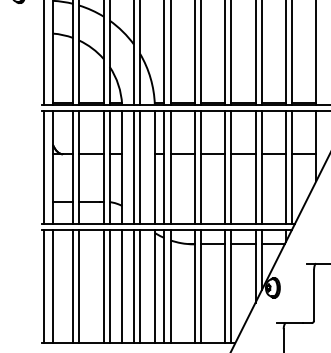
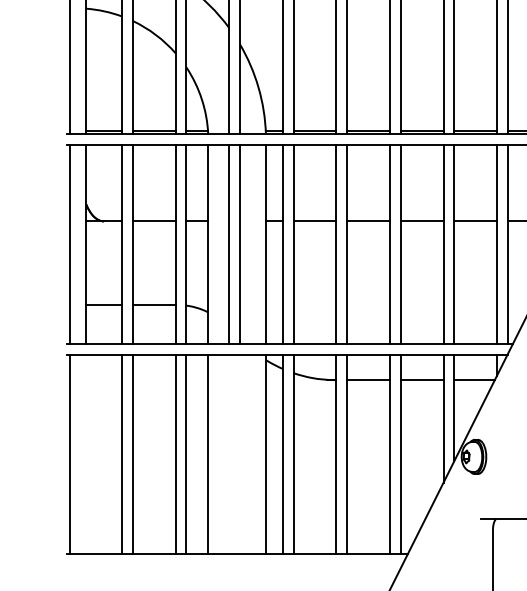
line: (52, 286) -> (85, 454), removed
line: (134, 286) -> (230, 454), removed
line: (140, 286) -> (240, 454), removed

